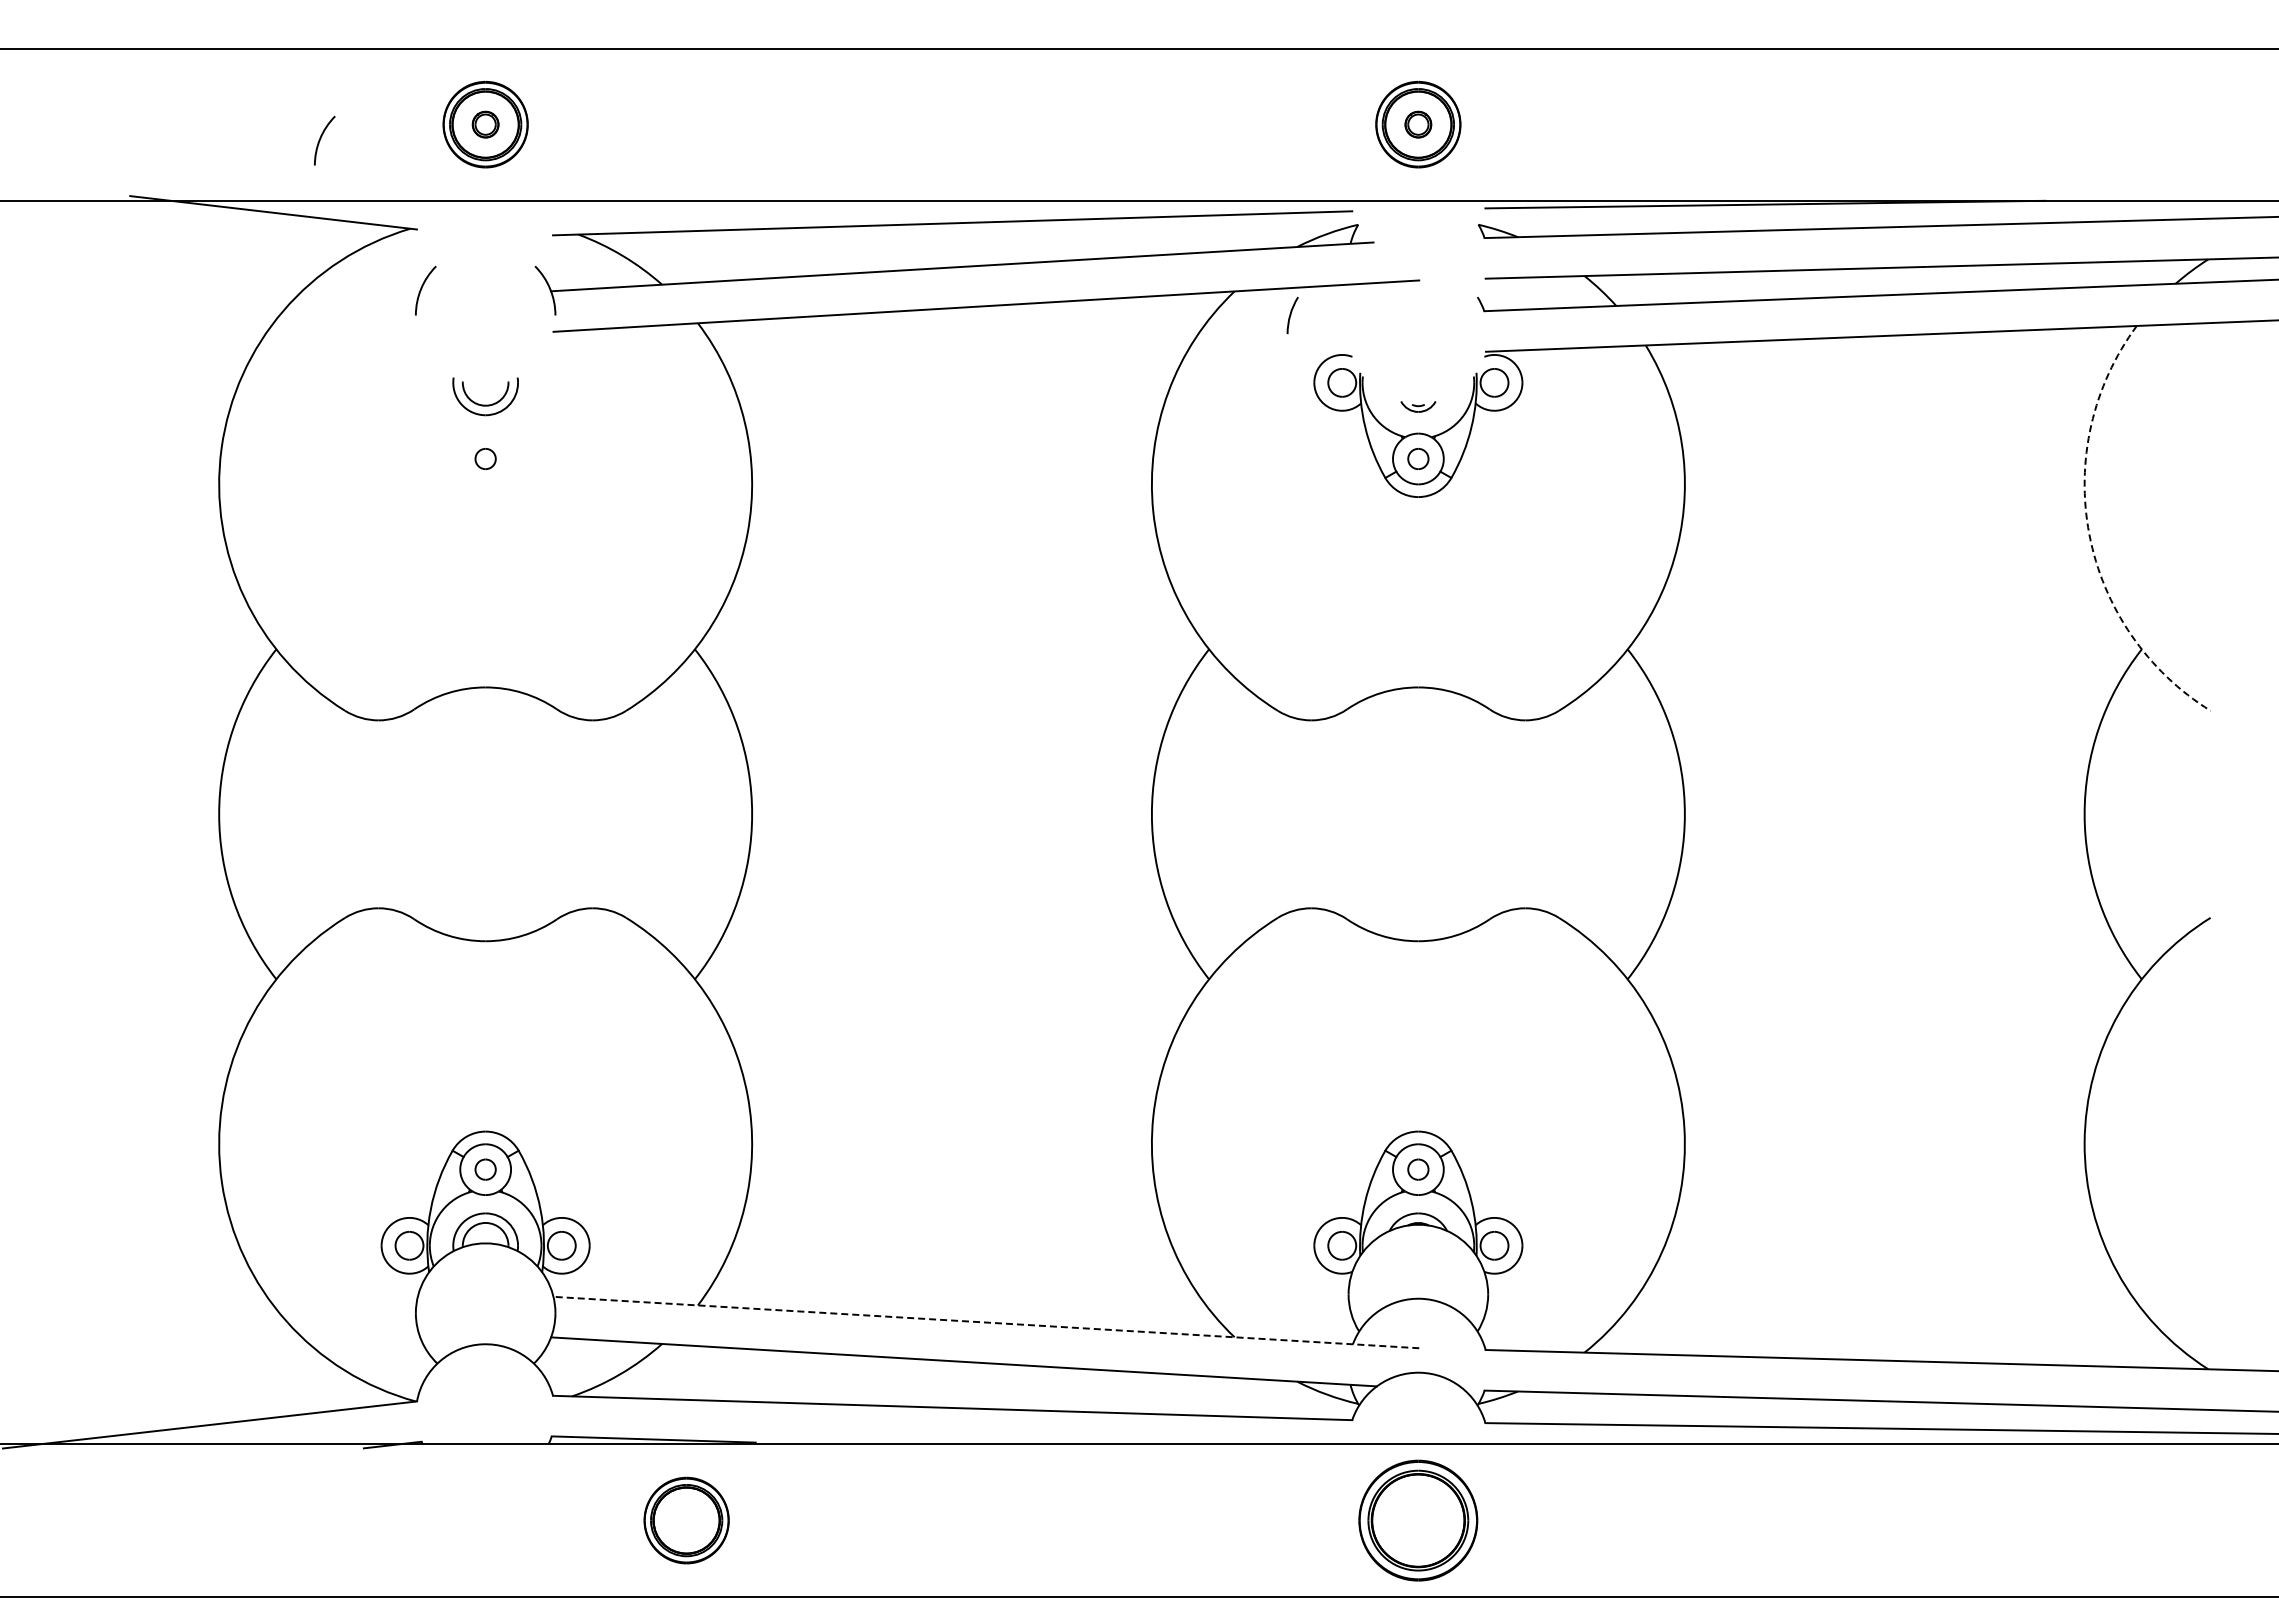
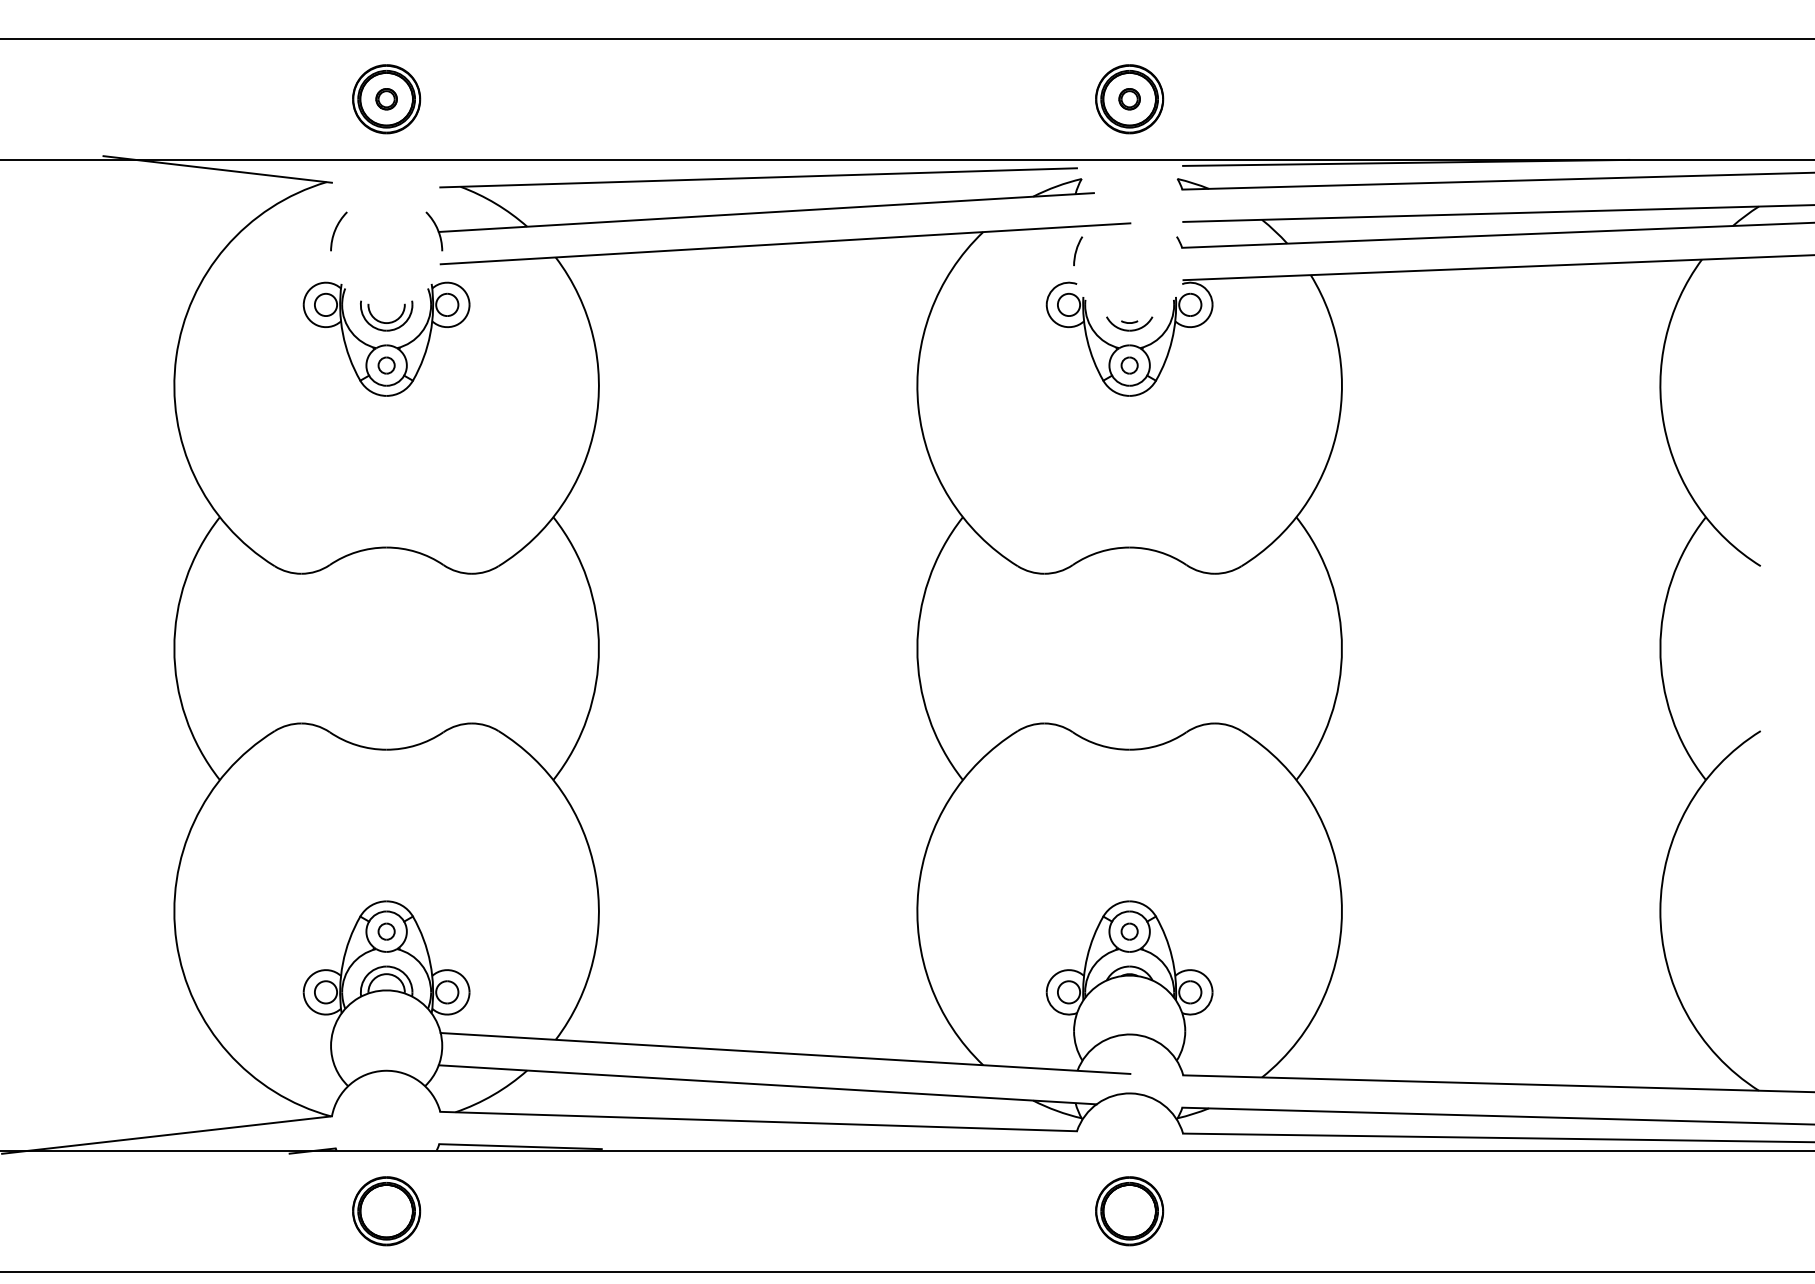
arc: (321, 138) -> (255, 110), removed
arc: (1291, 315) -> (1077, 251), moved
part: (1418, 406) -> (1129, 323), size x1.67
part: (485, 432) -> (386, 344), added
arc: (2089, 534) -> (1664, 425), dashed -> solid
line: (986, 1322) -> (785, 1053), dashed -> solid
part: (686, 1520) -> (386, 1211), moved
part: (1418, 1520) -> (1129, 1211), size x0.71

